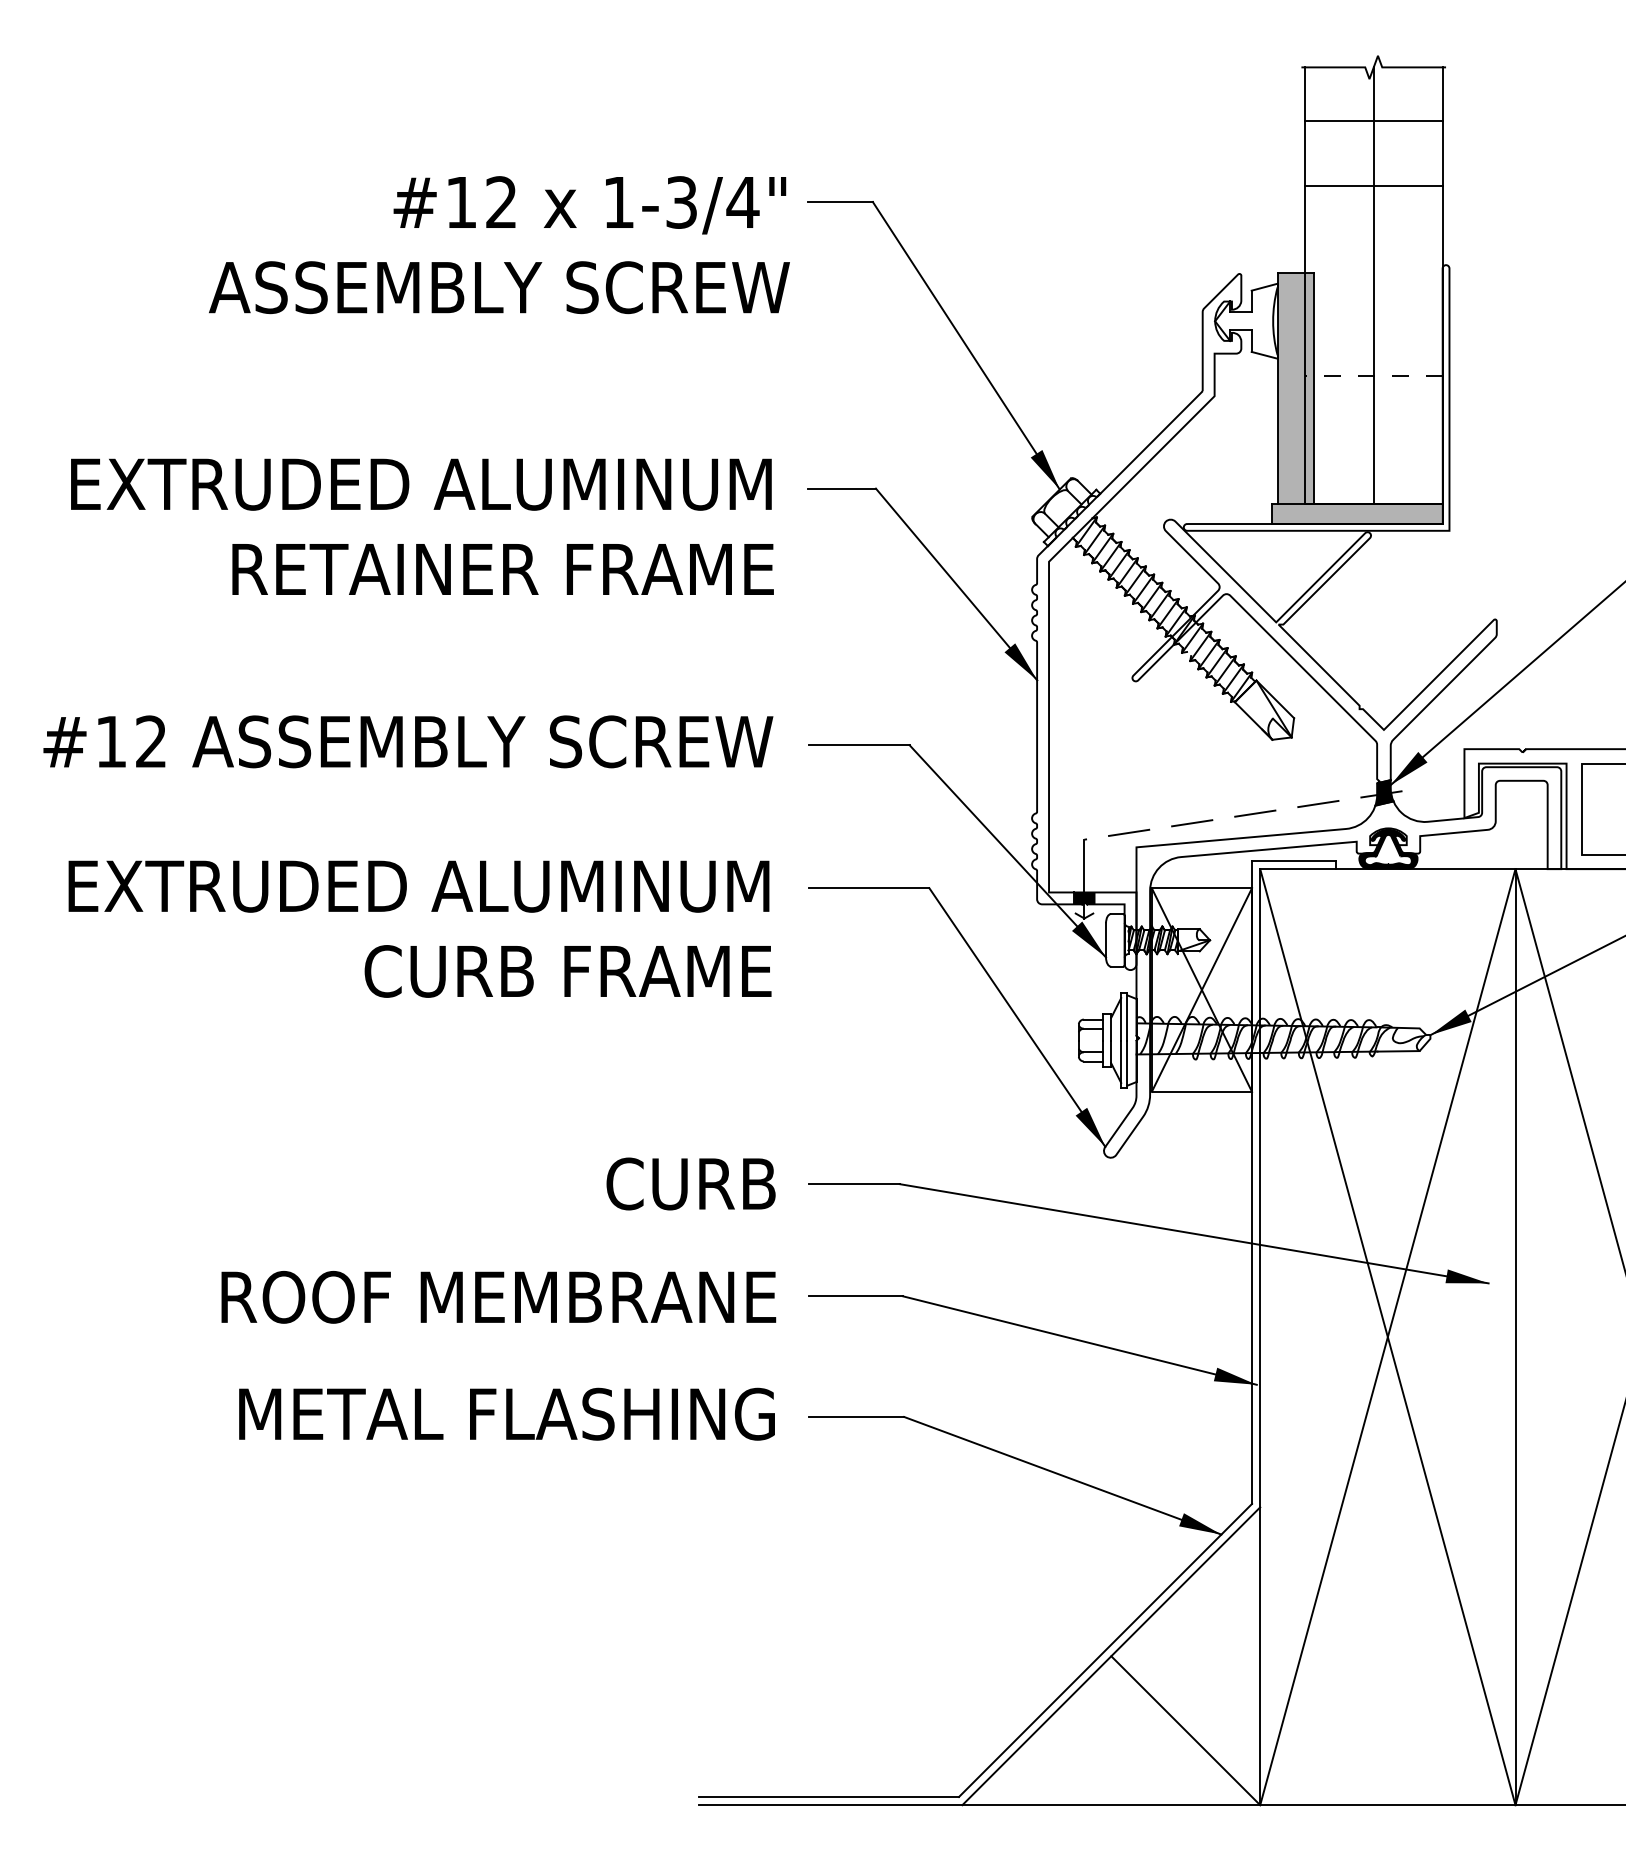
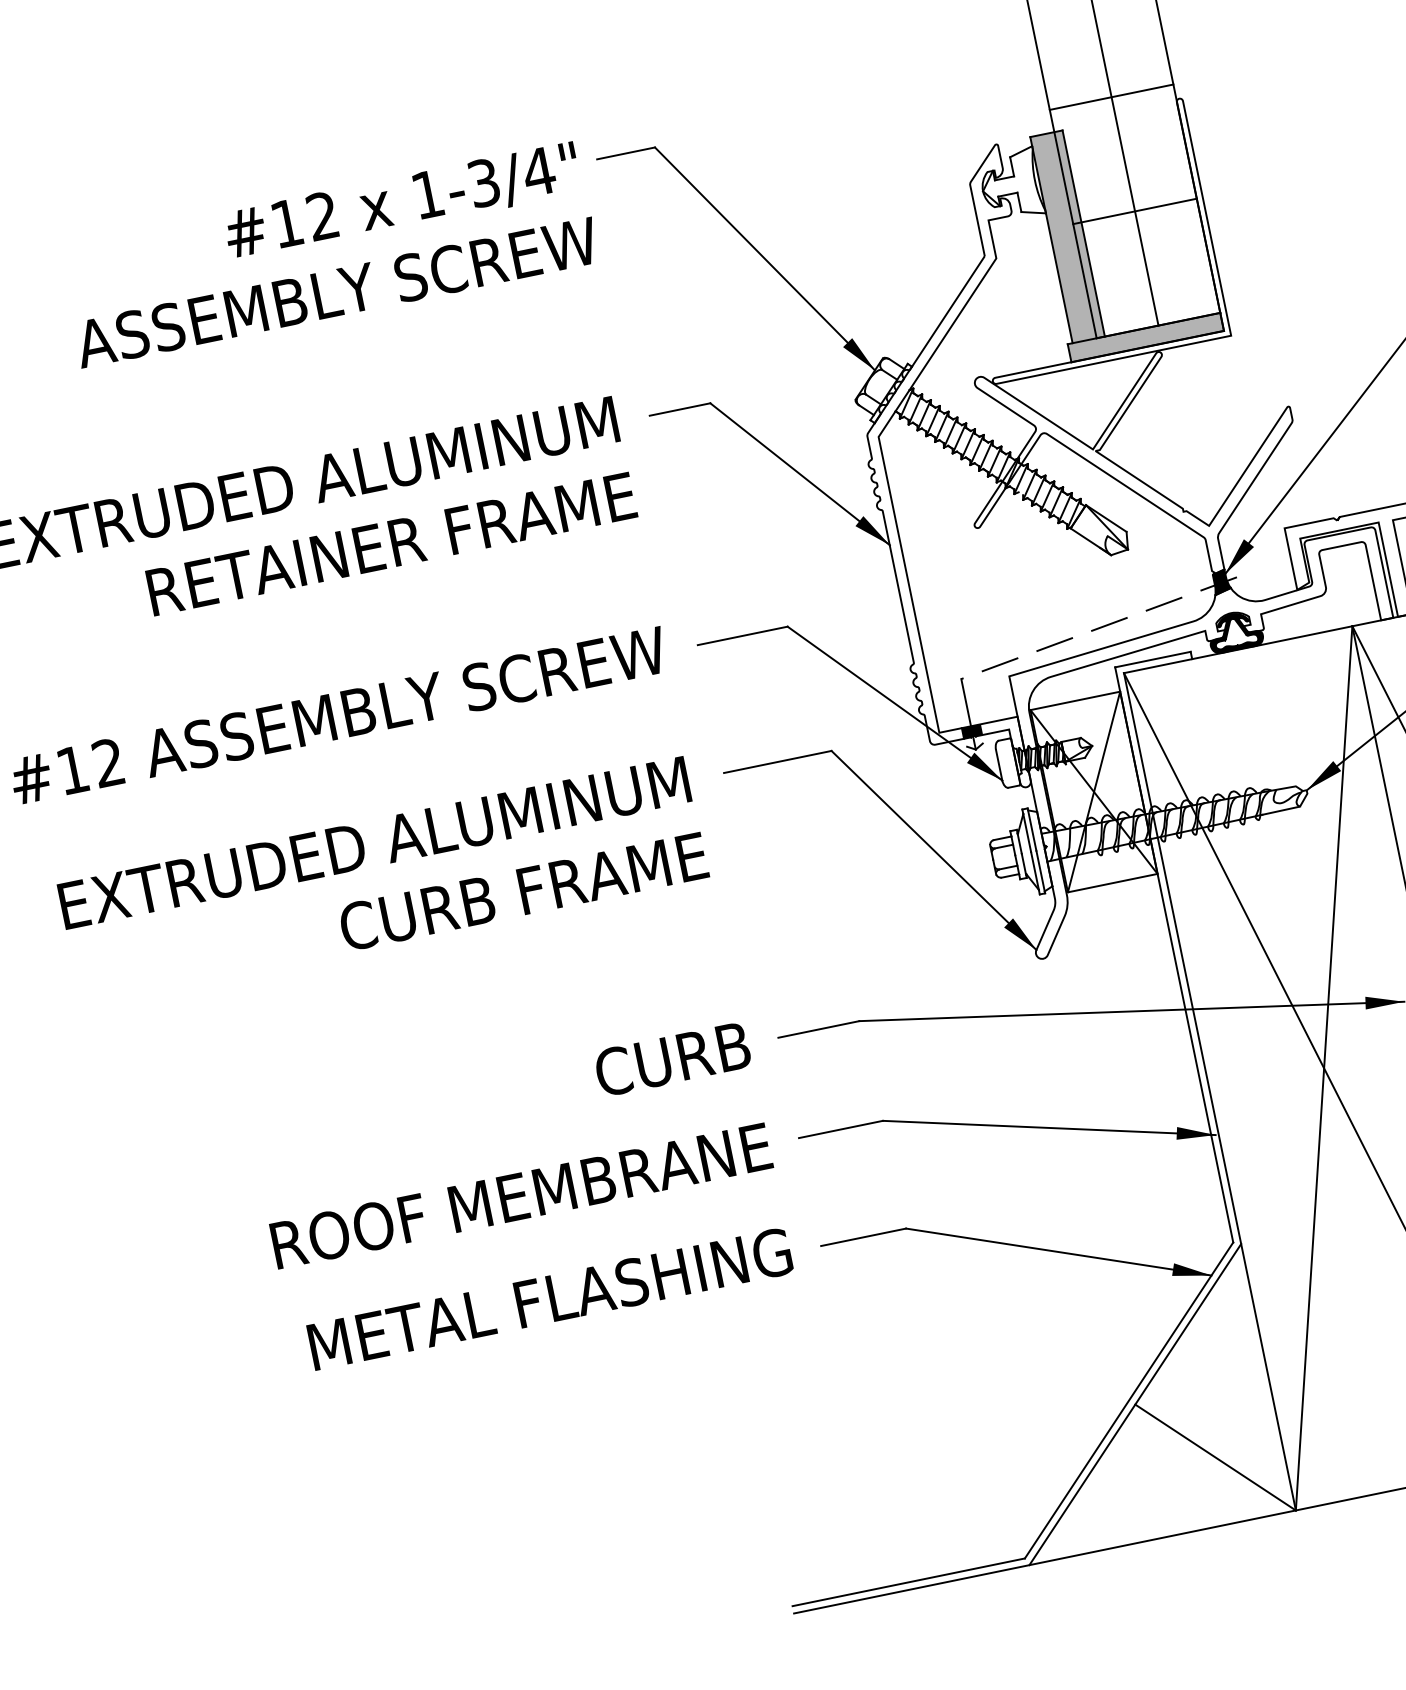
line: (1373, 185) -> (1111, 97), moved
line: (1373, 376) -> (1134, 211), dashed -> solid

